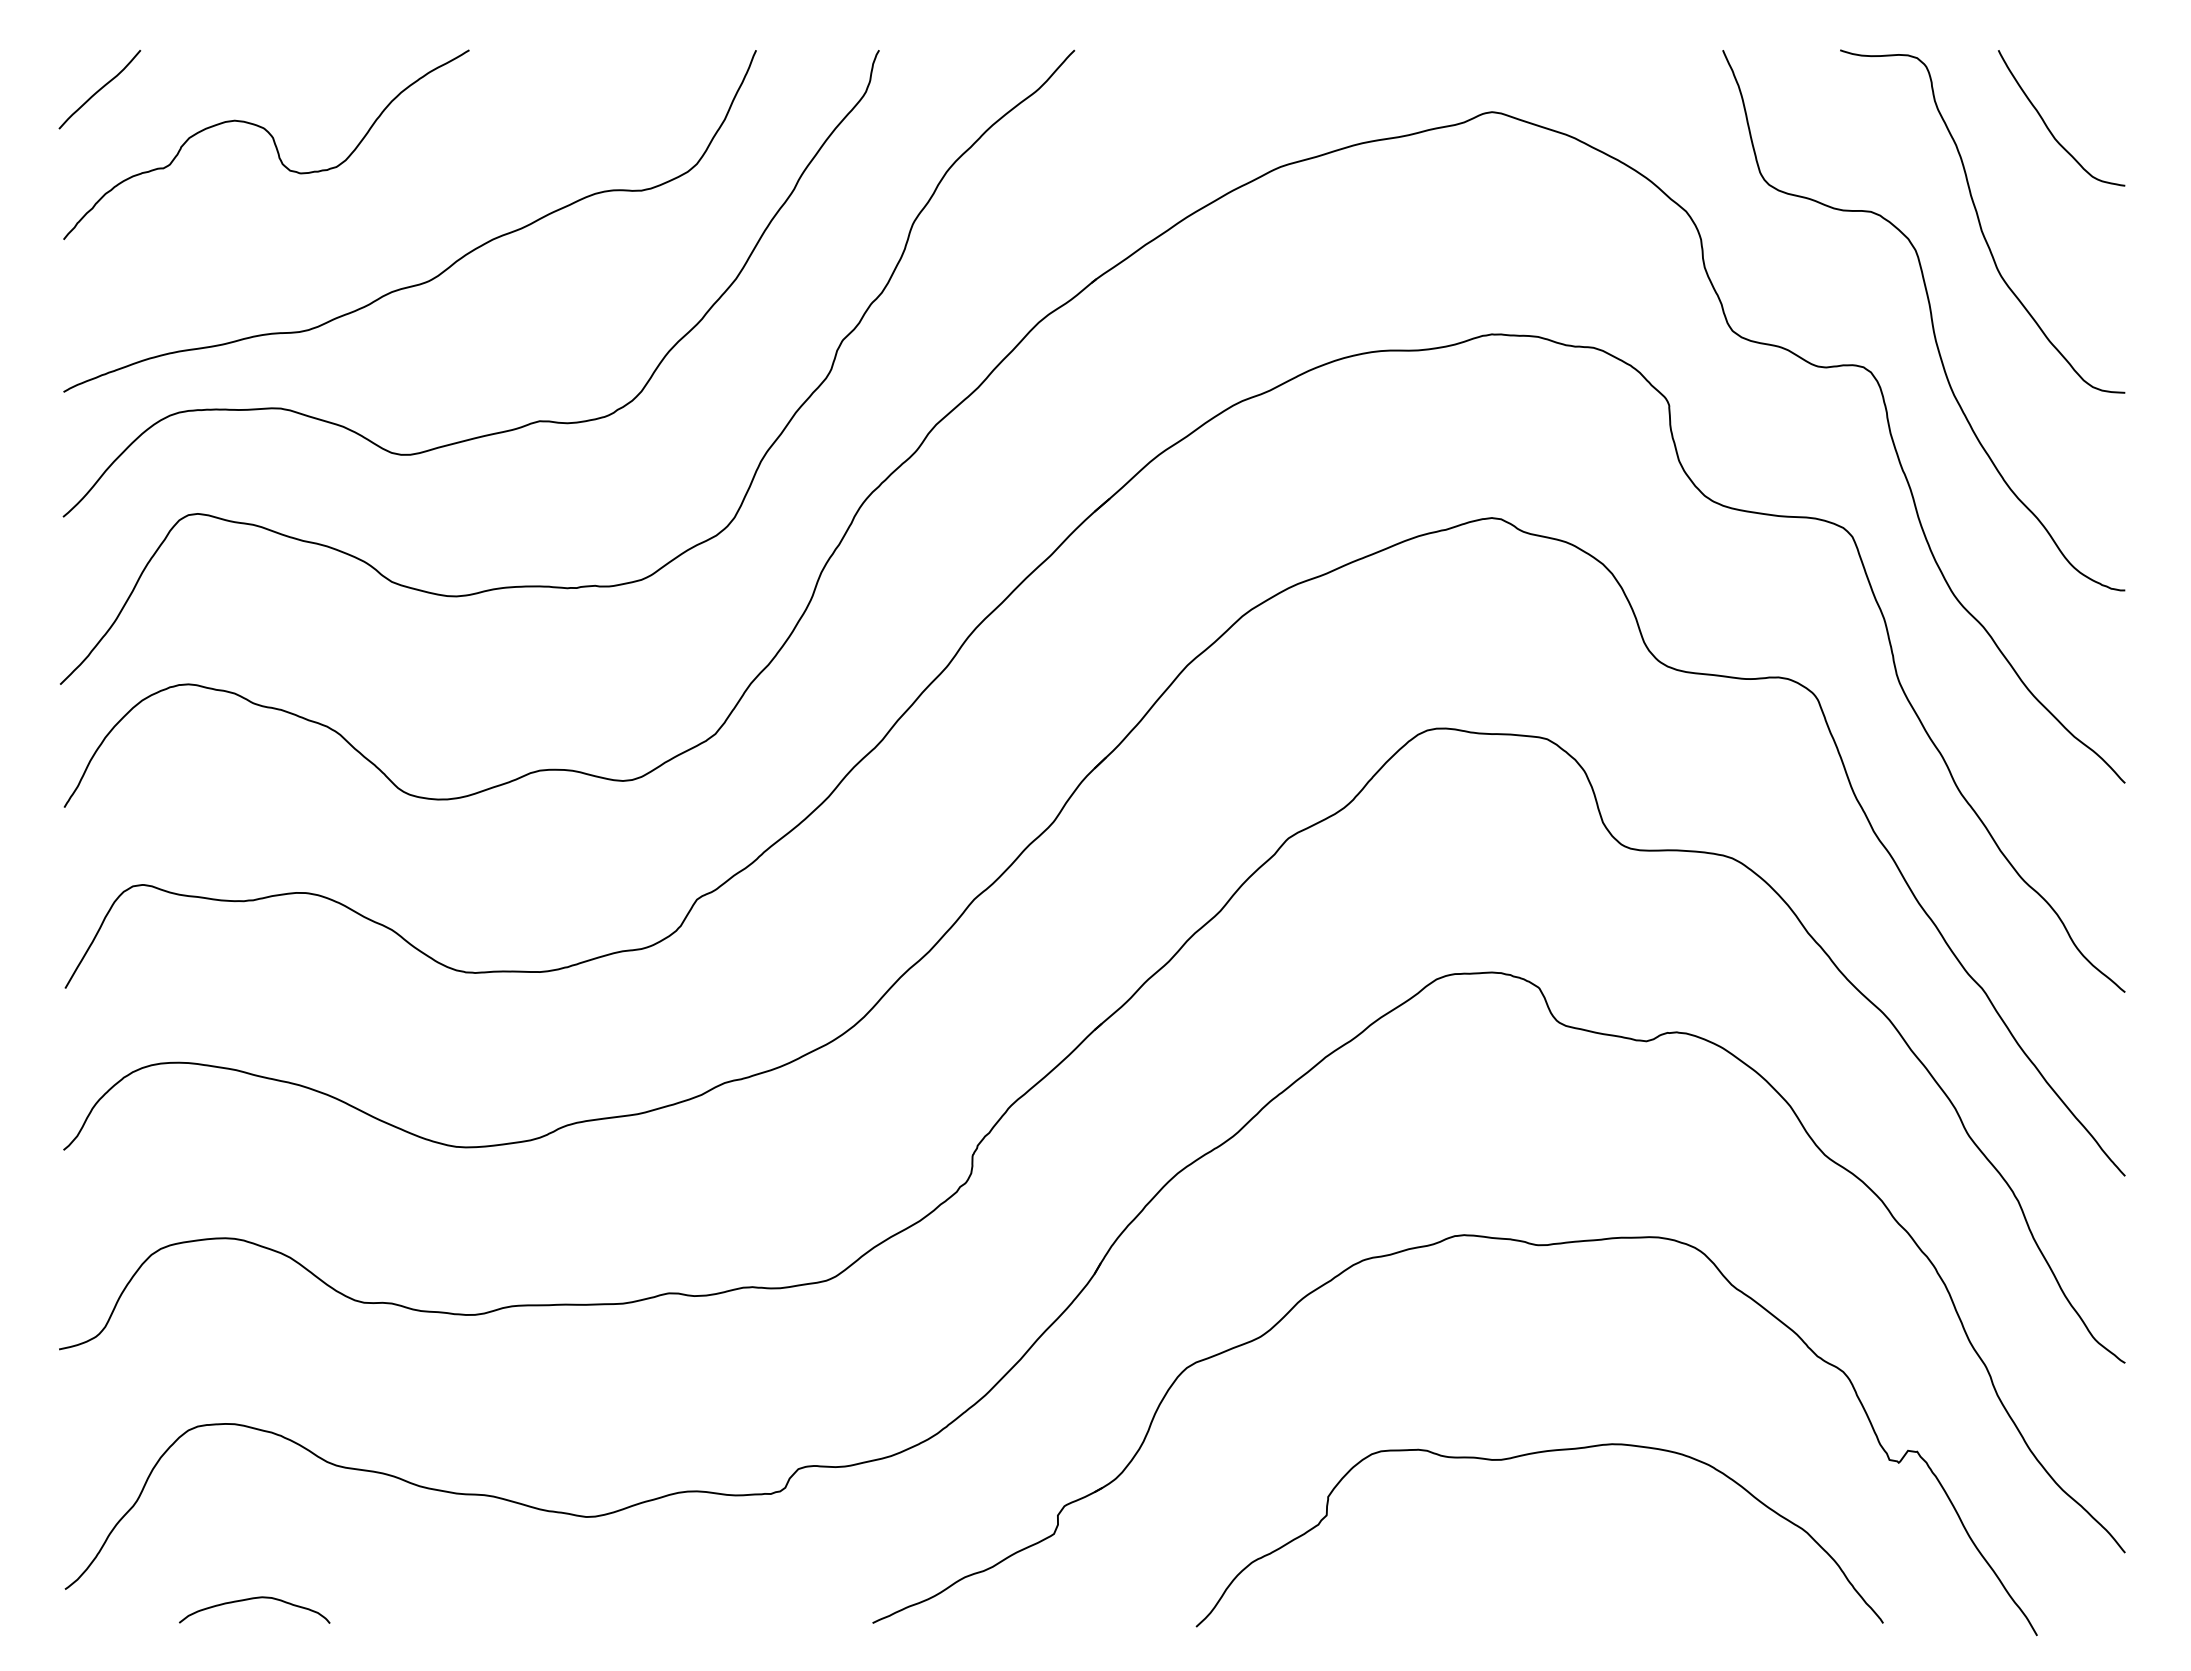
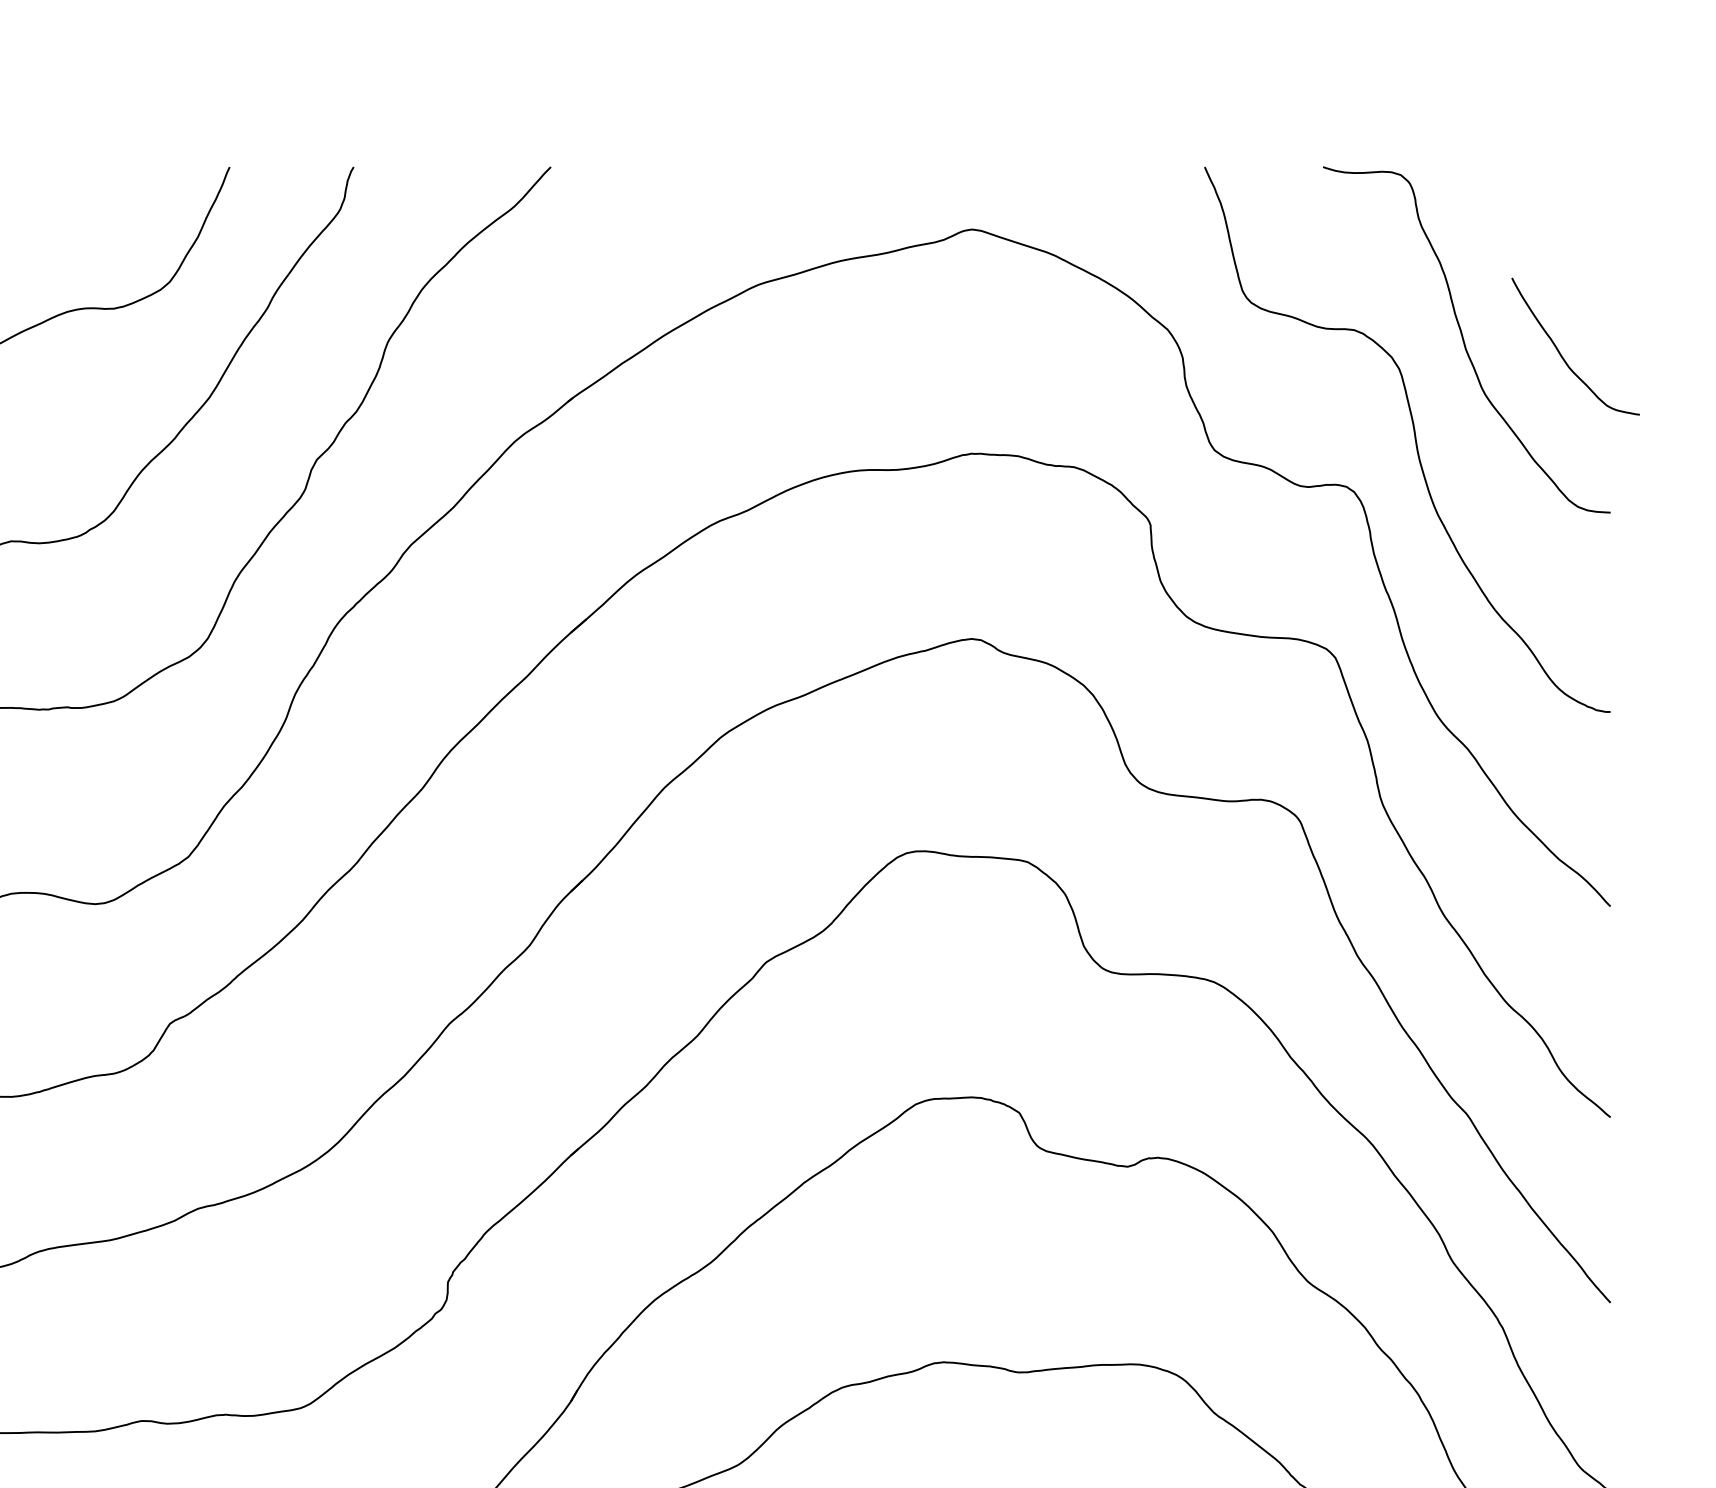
curve: (2049, 128) -> (1563, 356), moved

